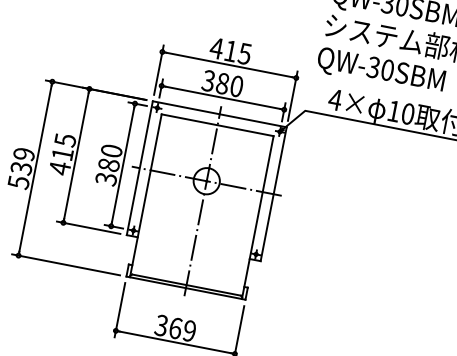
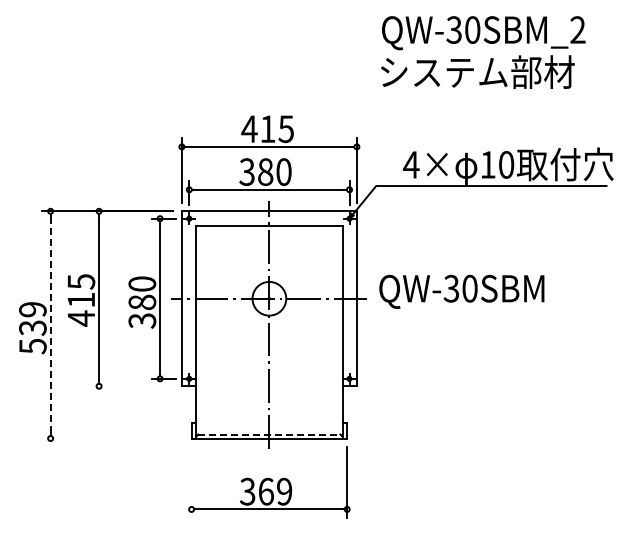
text: (380, 71) -> (461, 291), moved
line: (35, 168) -> (50, 324), solid -> dashed
line: (88, 227) -> (131, 386), removed
line: (65, 264) -> (112, 438), removed
line: (186, 285) -> (269, 434), solid -> dashed
line: (119, 309) -> (191, 481), removed

